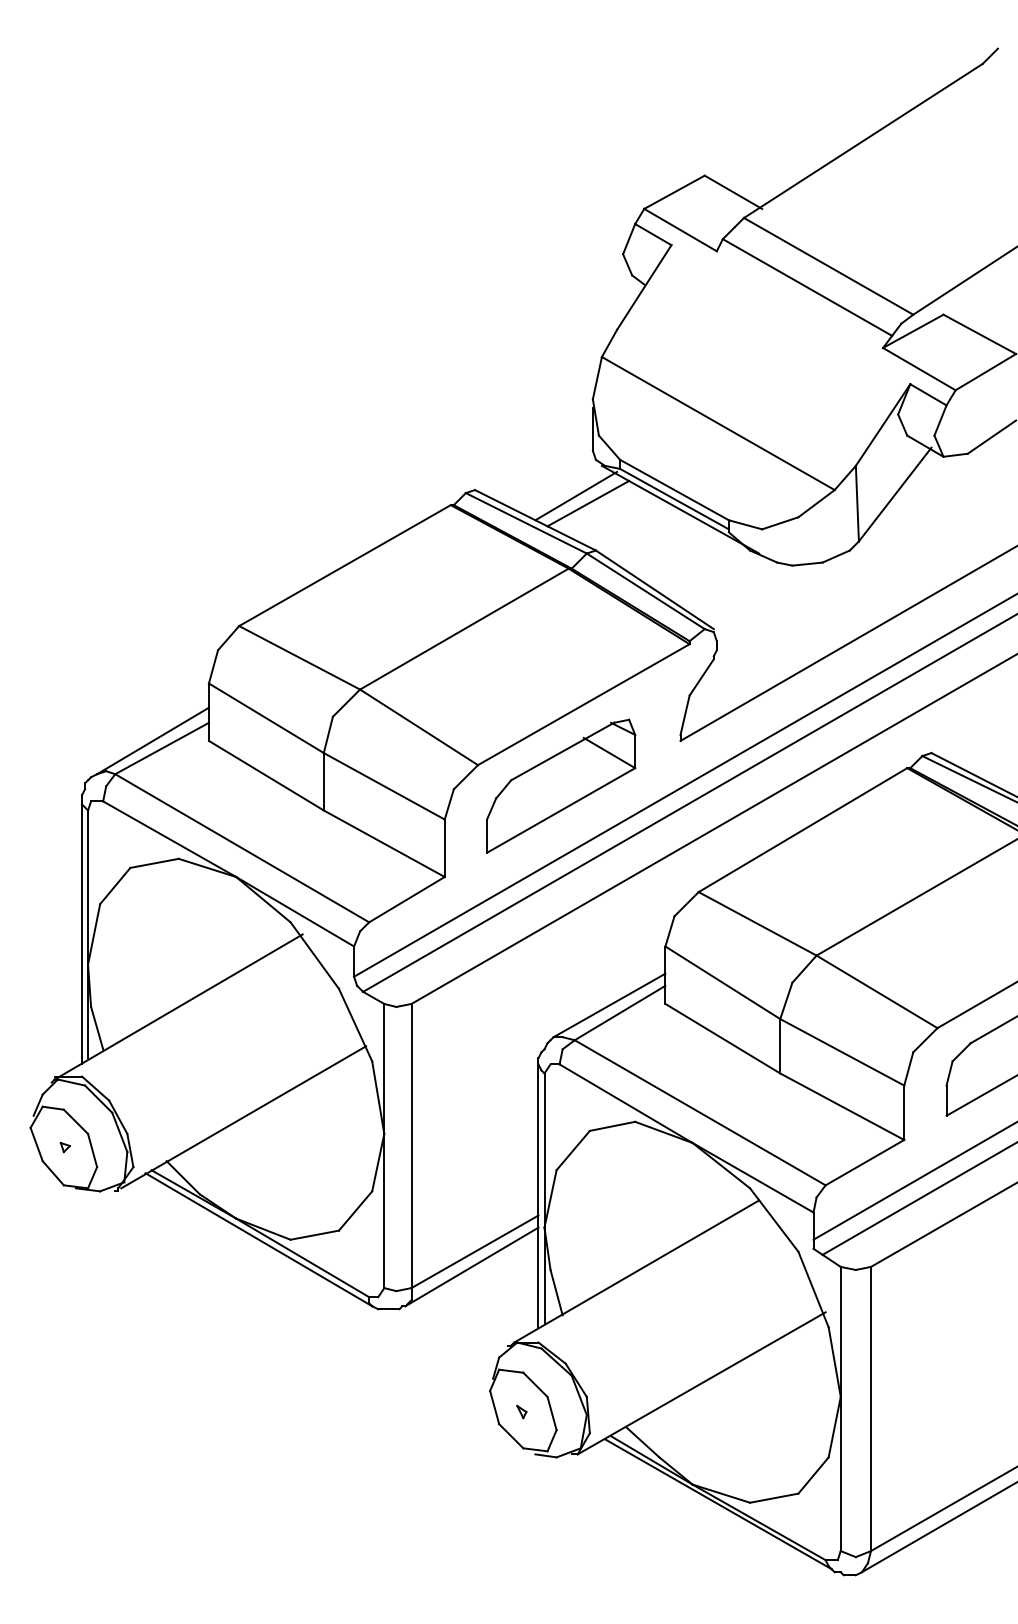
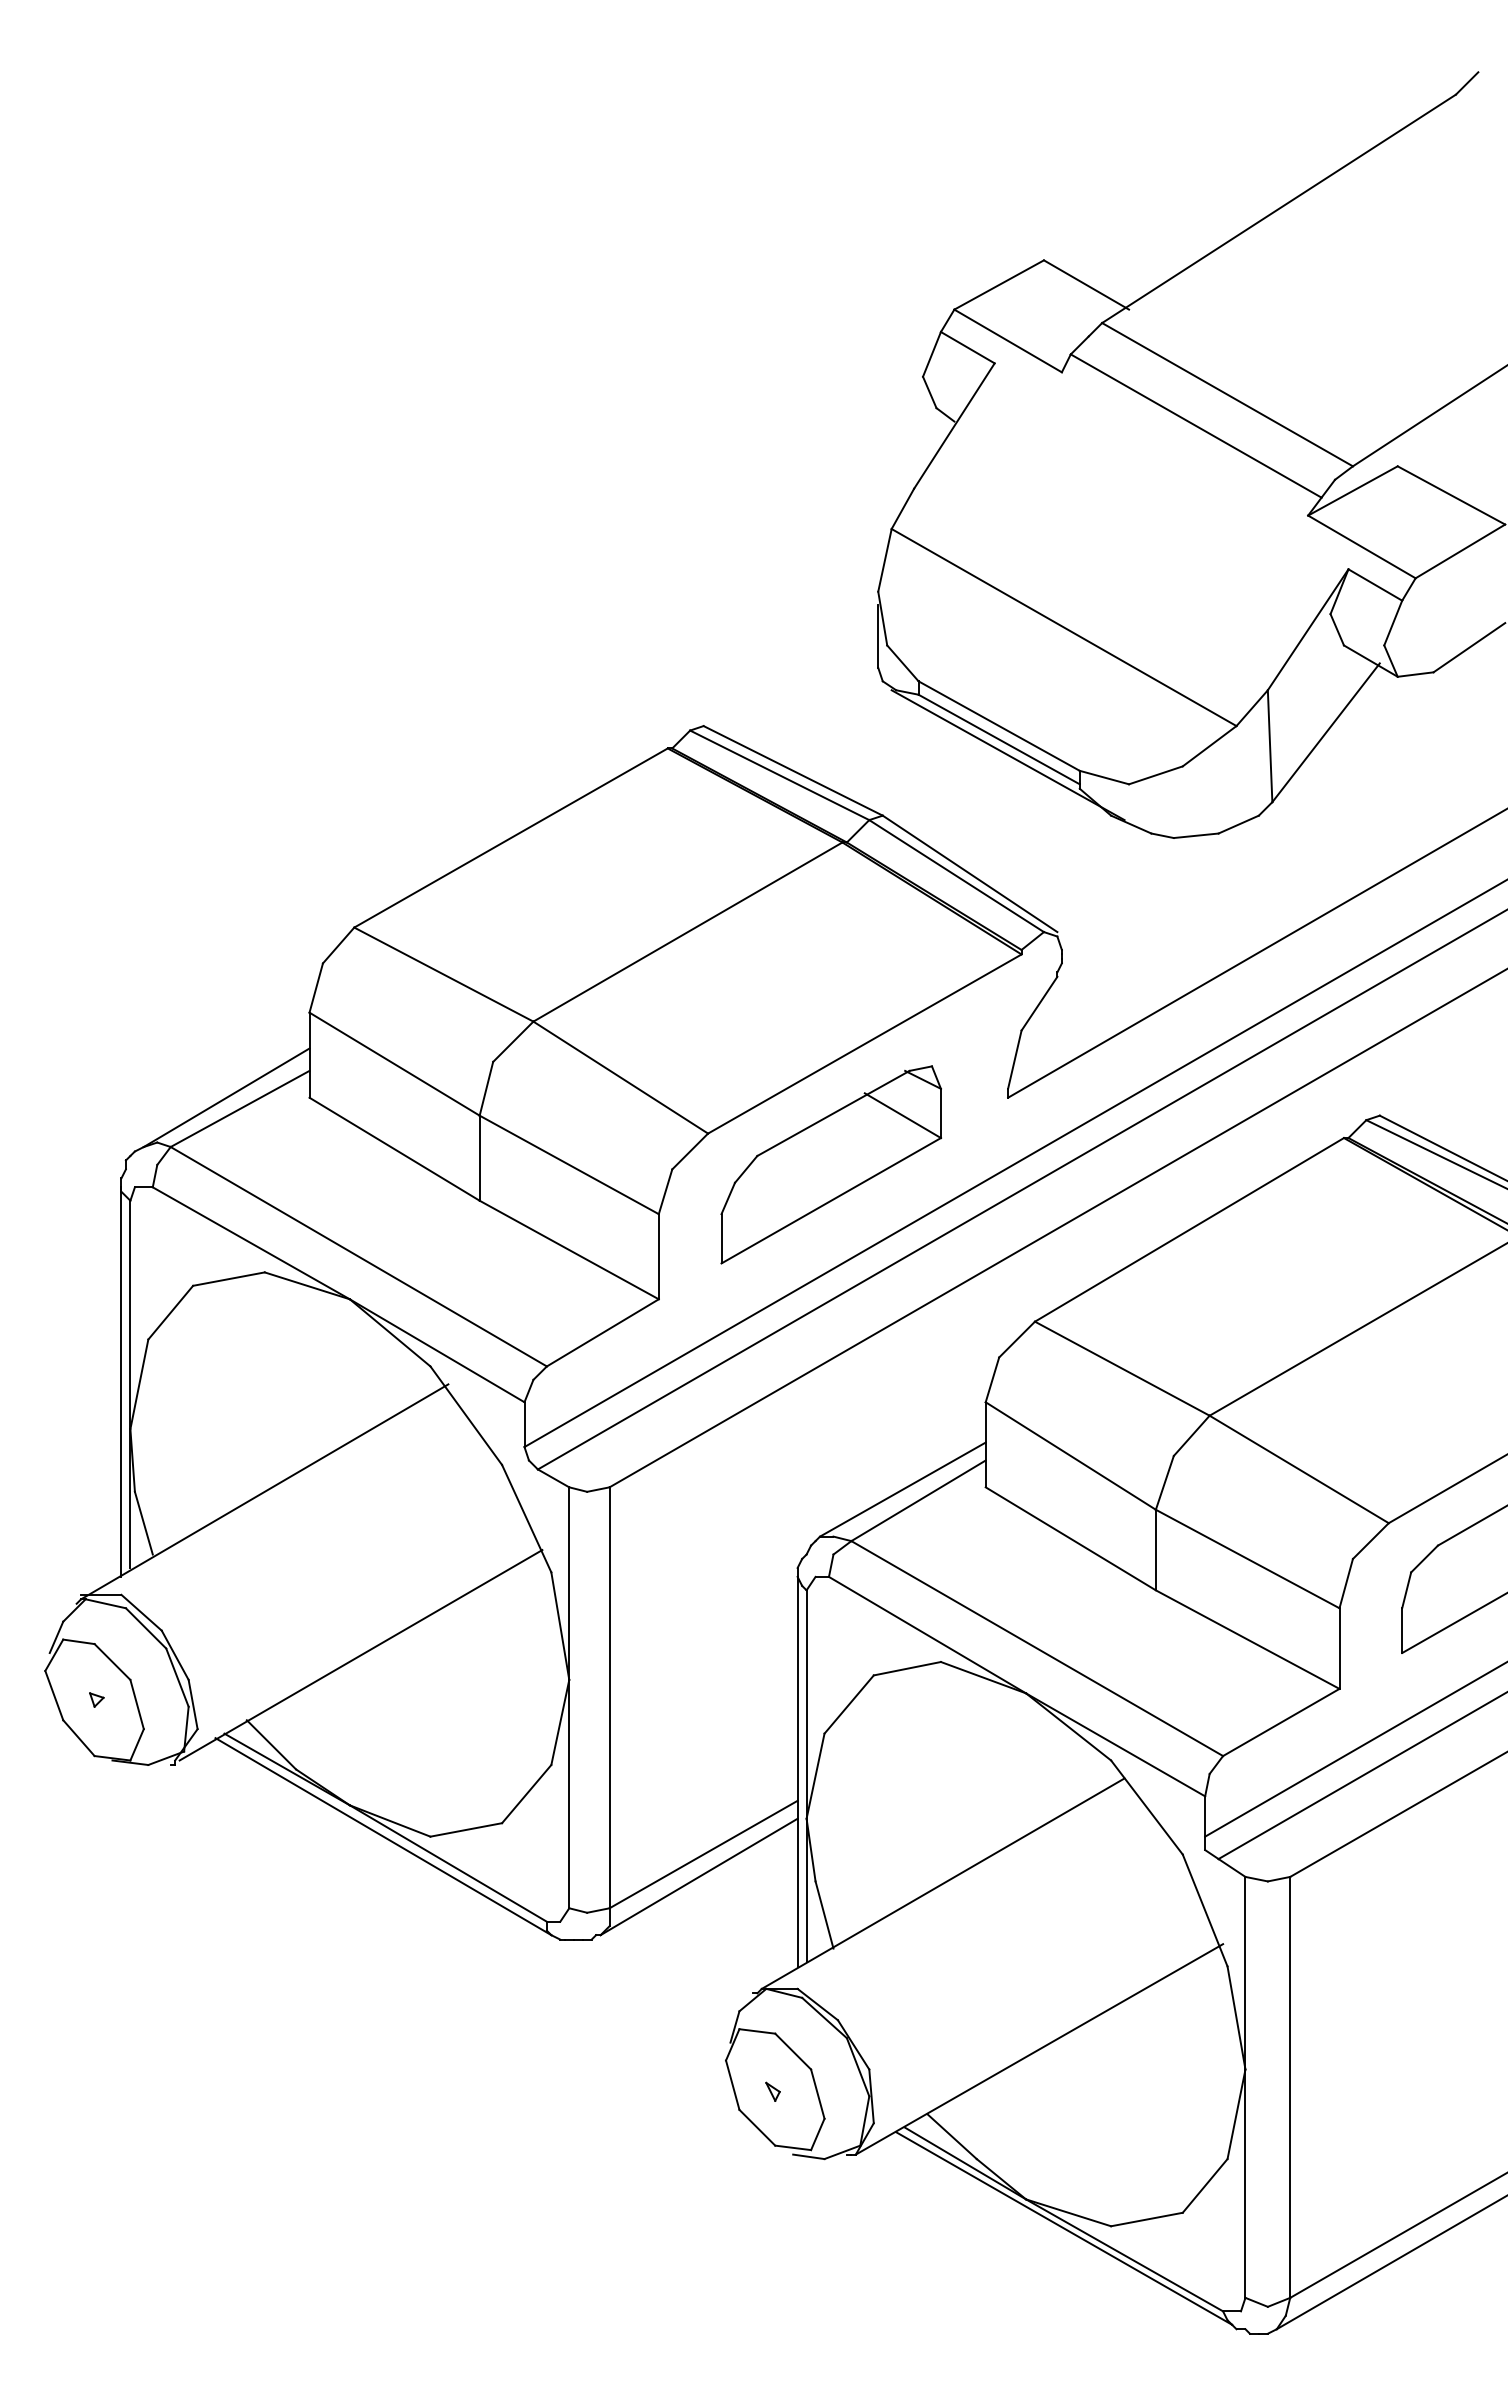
line: (576, 495) -> (853, 734), removed
line: (588, 503) -> (871, 745), removed

